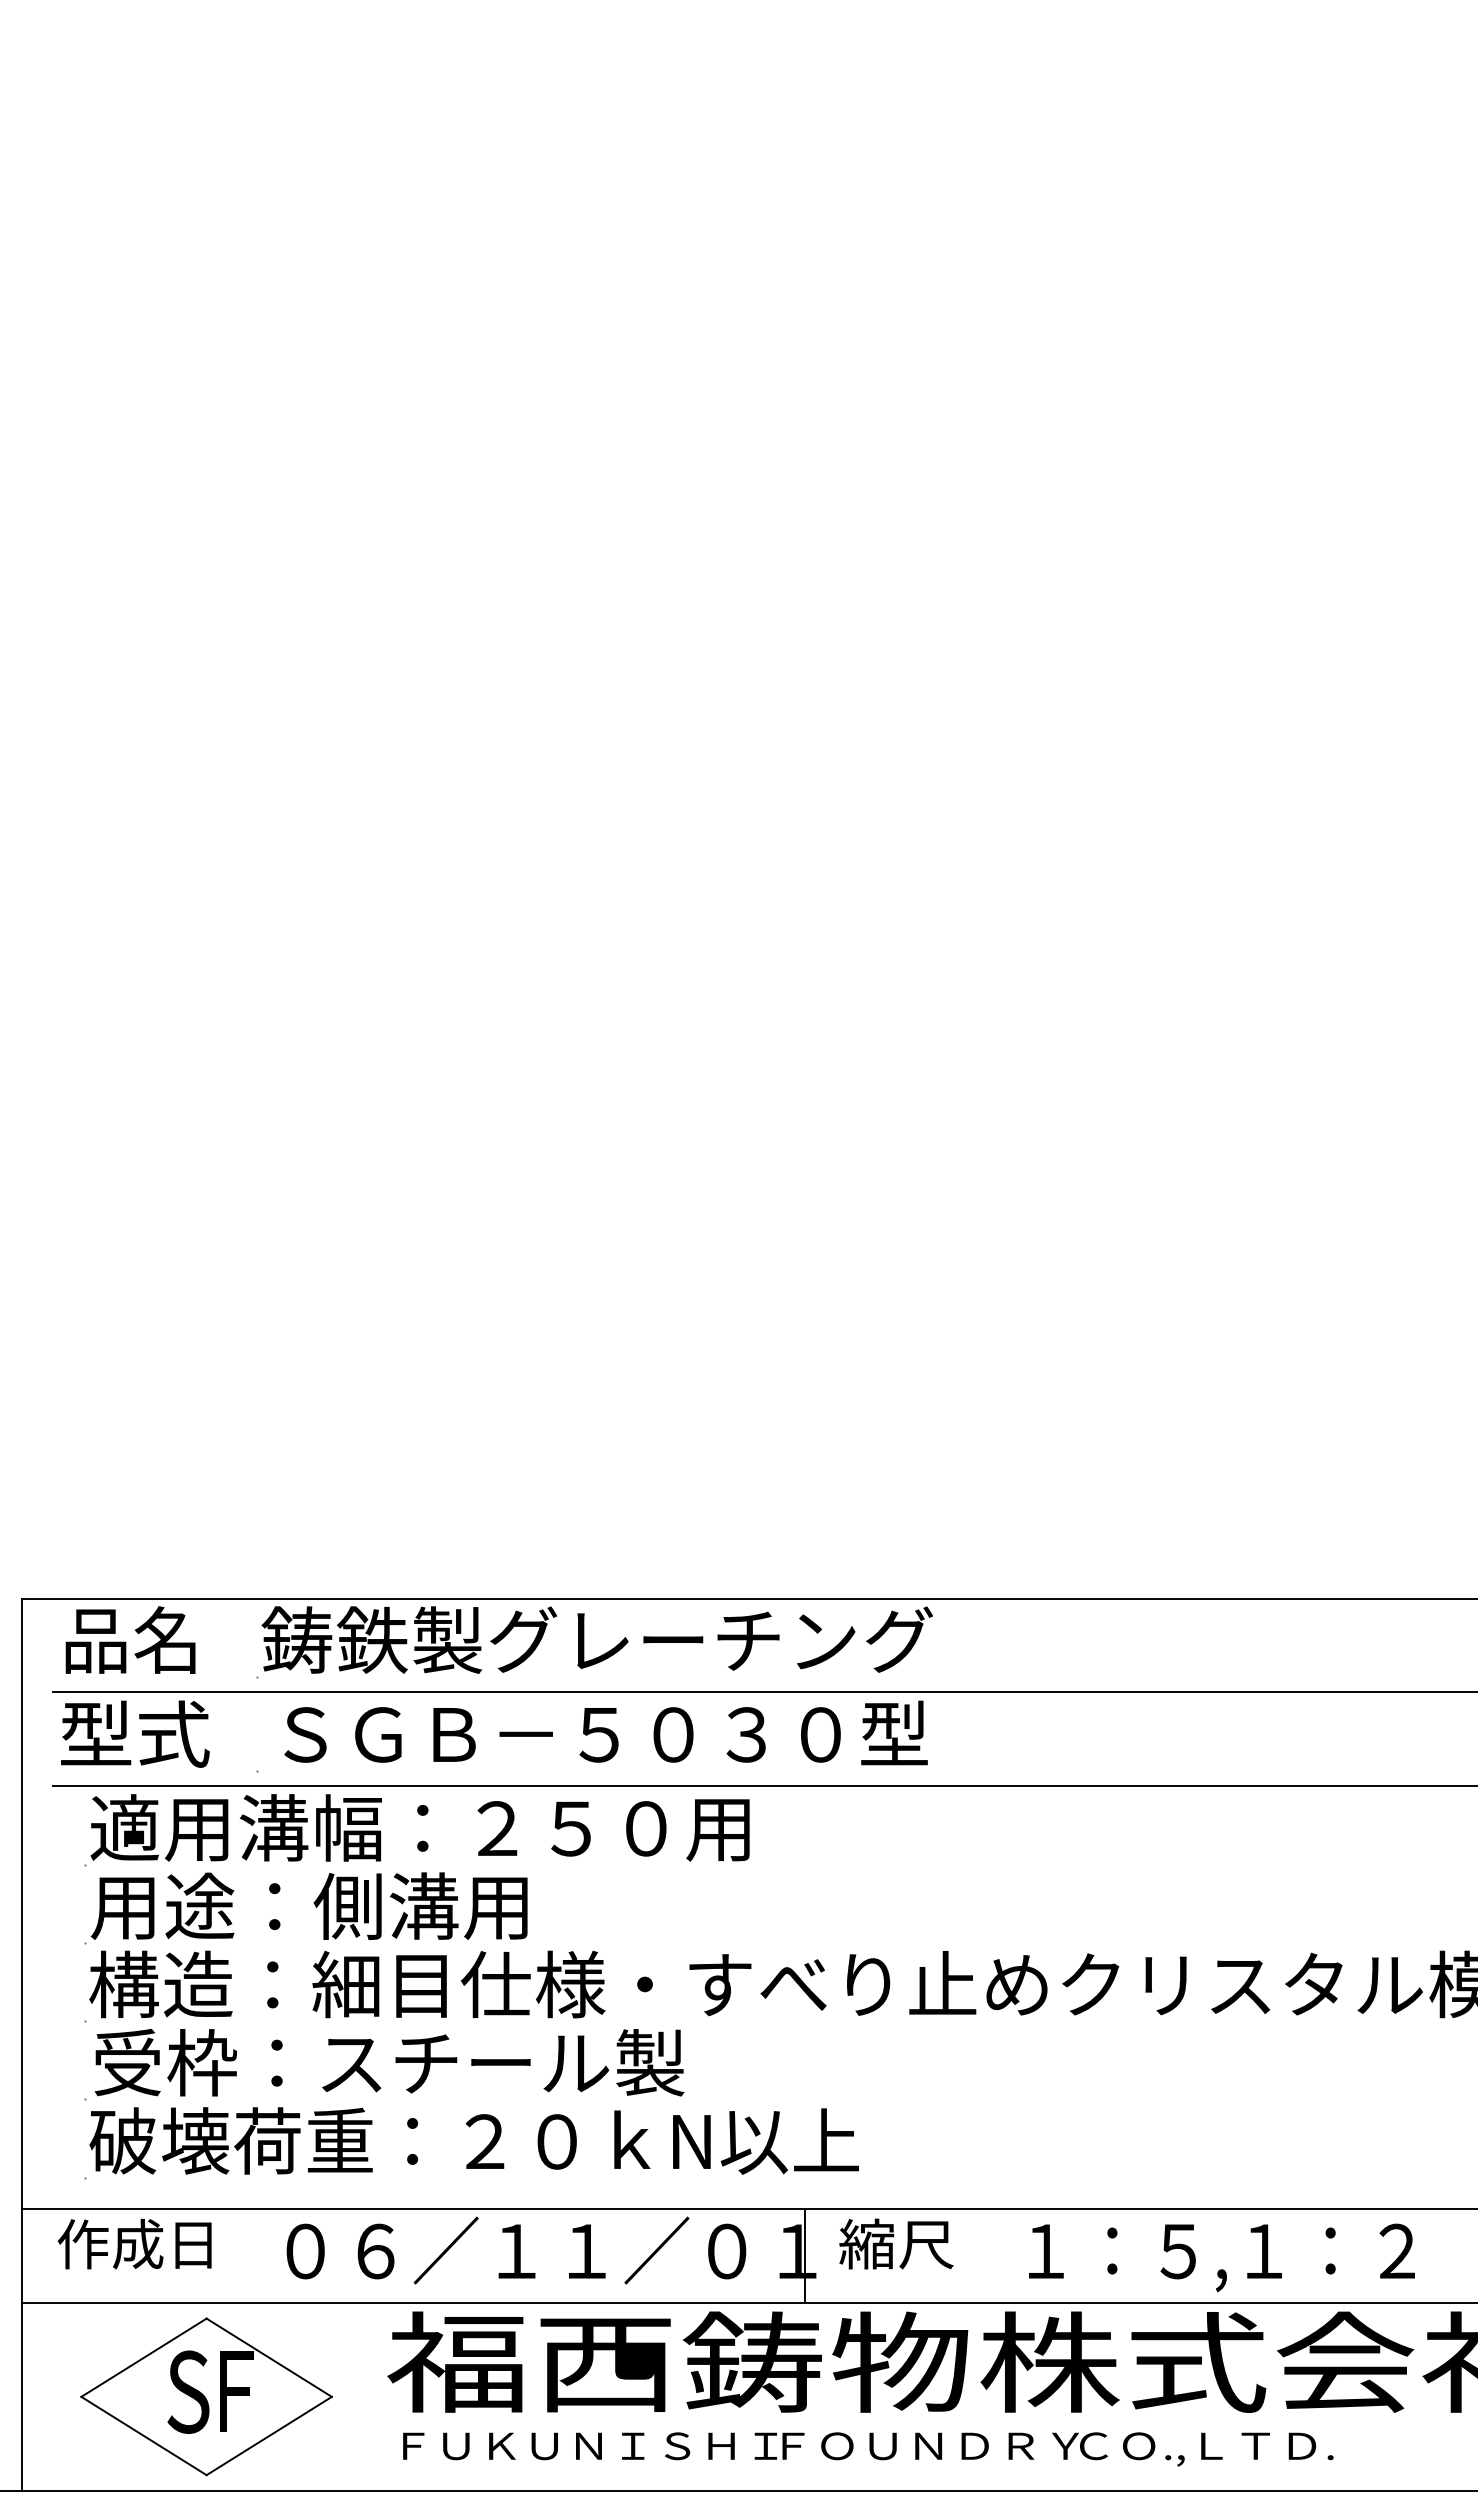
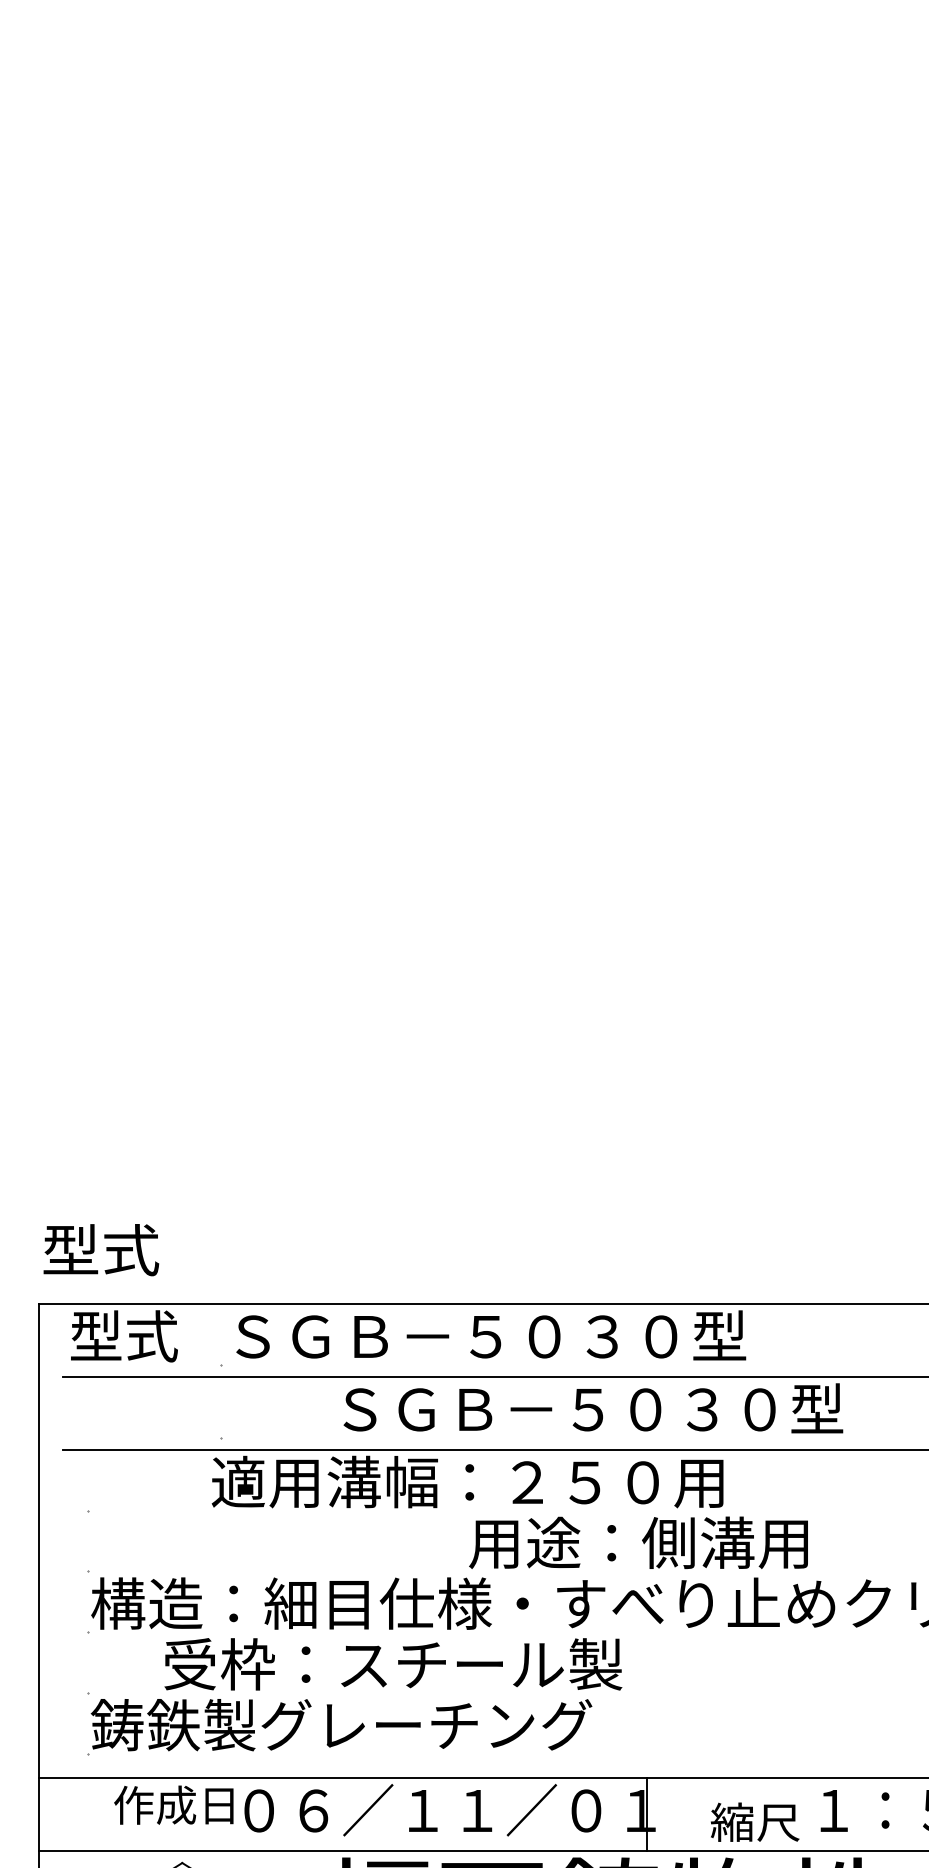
text: (131, 1639) -> (123, 1335), 品名 -> 型式
text: (597, 1639) -> (485, 1335), 鋳鉄製グレーチング -> ＳＧＢ－５０３０型
text: (605, 1732) -> (592, 1407), moved
text: (135, 1733) -> (101, 1249), moved
text: (419, 1827) -> (467, 1481), moved
text: (308, 1905) -> (637, 1542), moved
text: (389, 2062) -> (393, 1664), moved
text: (473, 2140) -> (389, 1724), 破壊荷重：２０ｋN以上 -> 鋳鉄製グレーチング
text: (134, 2243) -> (173, 1804), moved
text: (896, 2243) -> (755, 1821), moved

